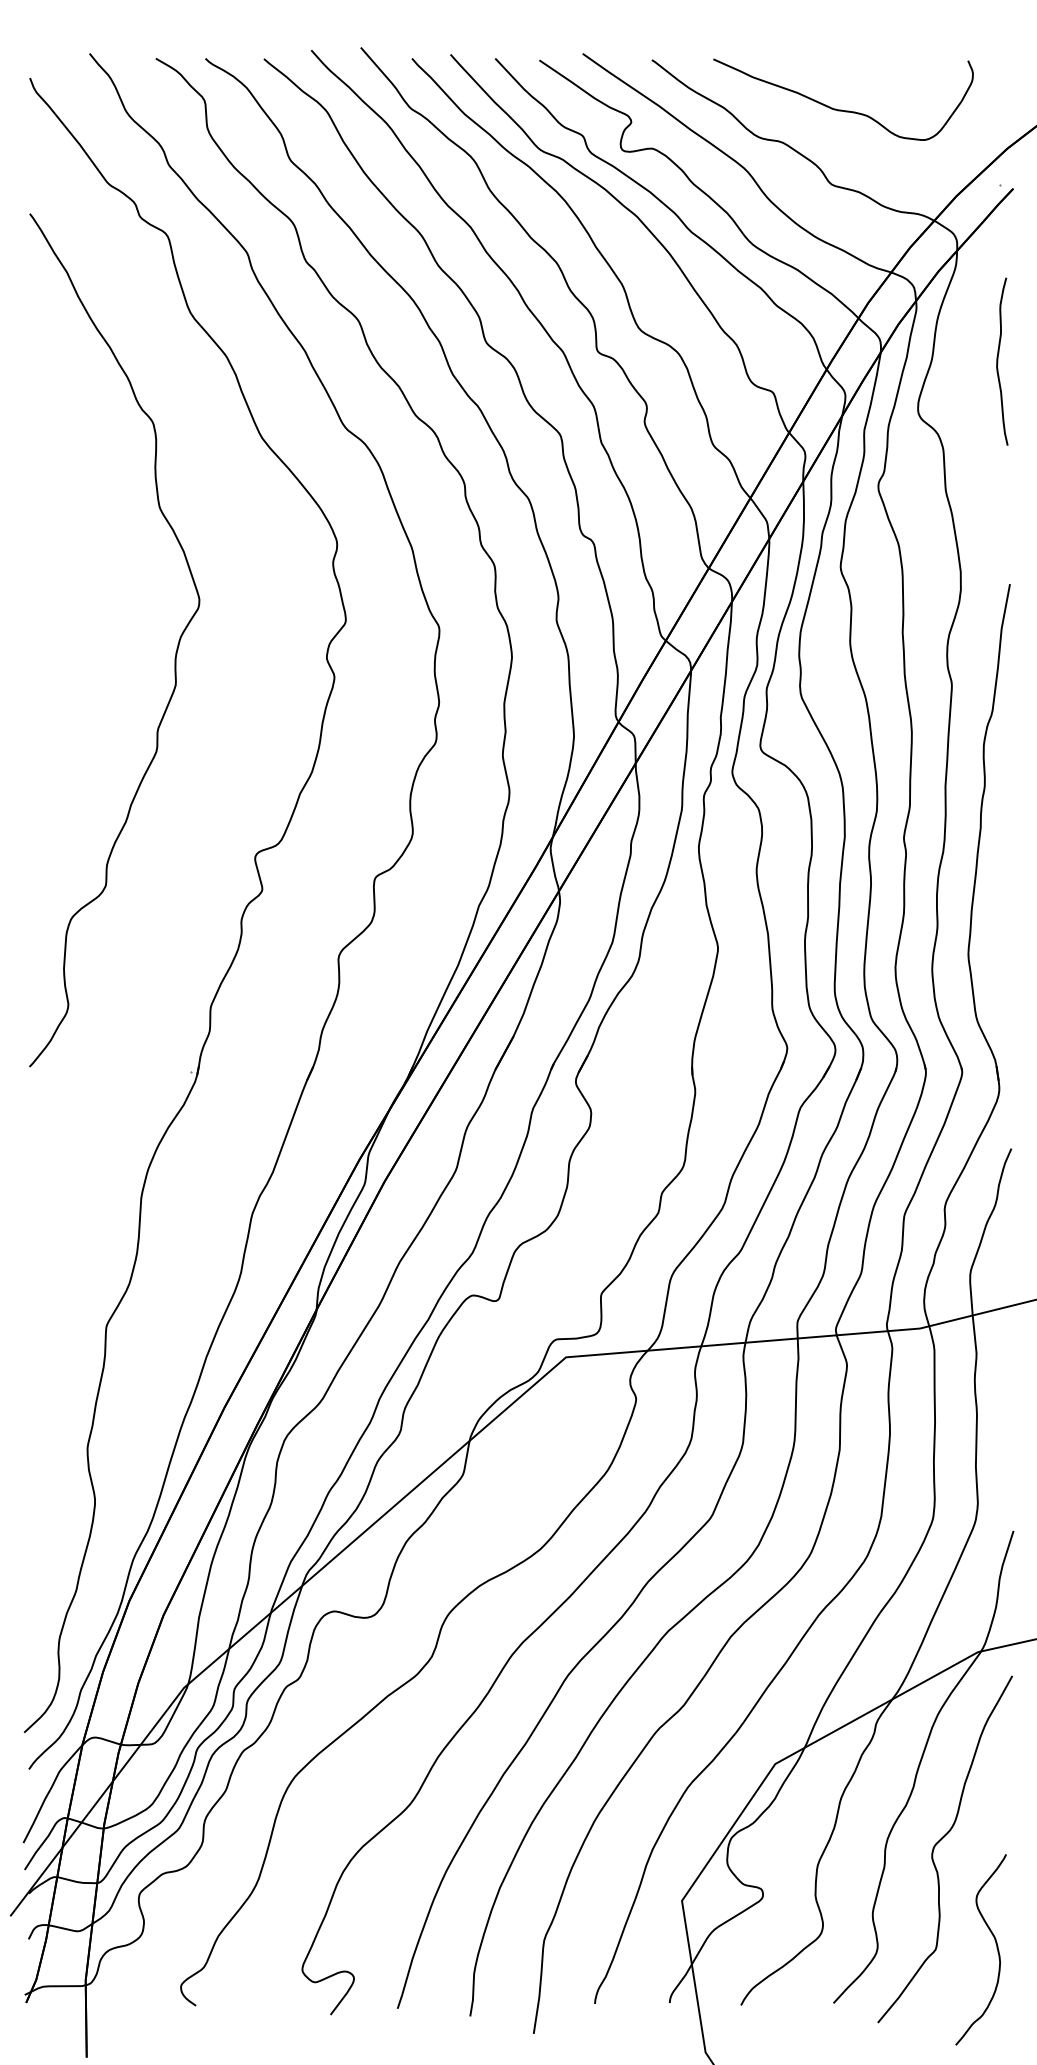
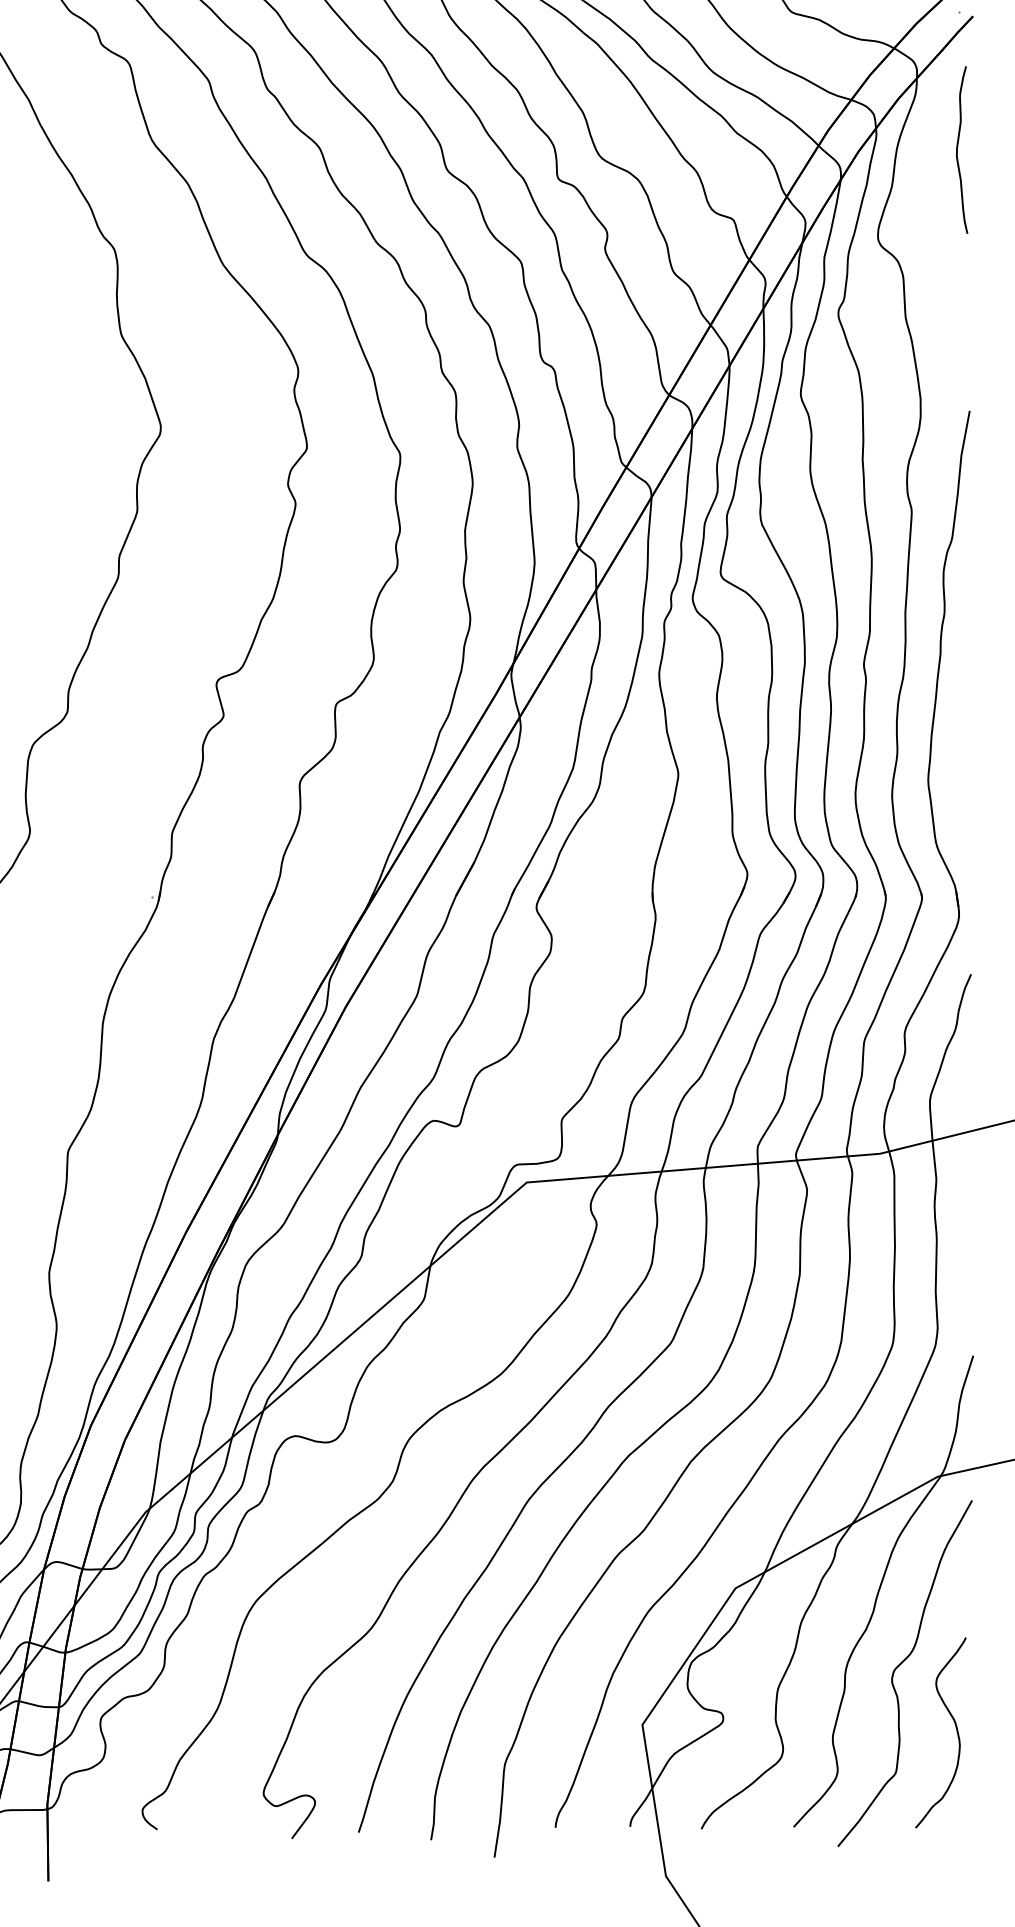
curve: (998, 361) -> (958, 149), moved
curve: (996, 1948) -> (956, 1731), moved

